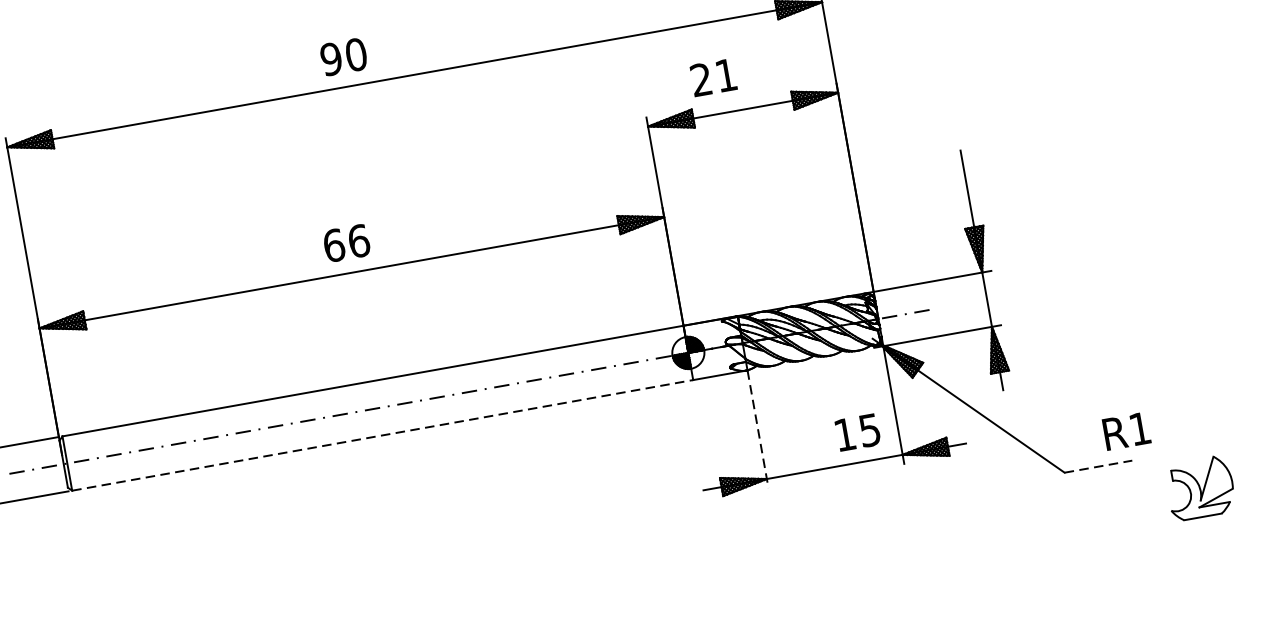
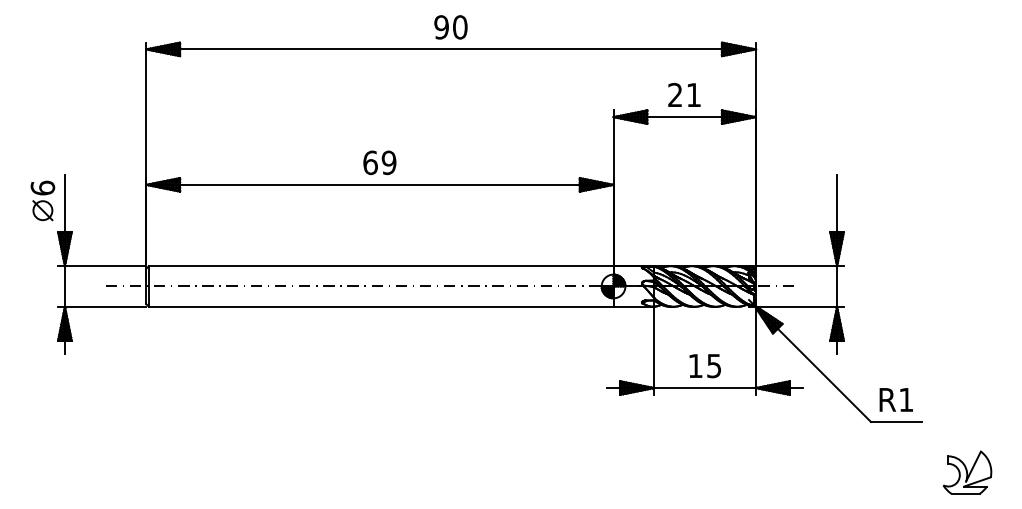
text: (343, 57) -> (450, 27), moved
text: (713, 76) -> (684, 94), moved
text: (358, 240) -> (388, 162), 66 -> 69
line: (758, 430) -> (654, 351), dashed -> solid
text: (1125, 430) -> (895, 399), moved
text: (857, 433) -> (704, 366), moved
line: (382, 434) -> (381, 306), dashed -> solid
line: (1098, 466) -> (896, 421), dashed -> solid
part: (1200, 487) -> (967, 472), moved

